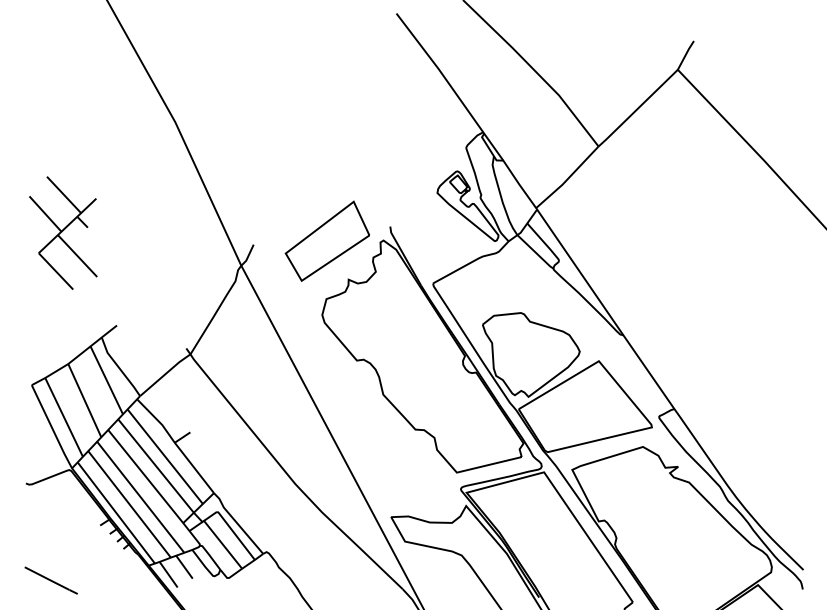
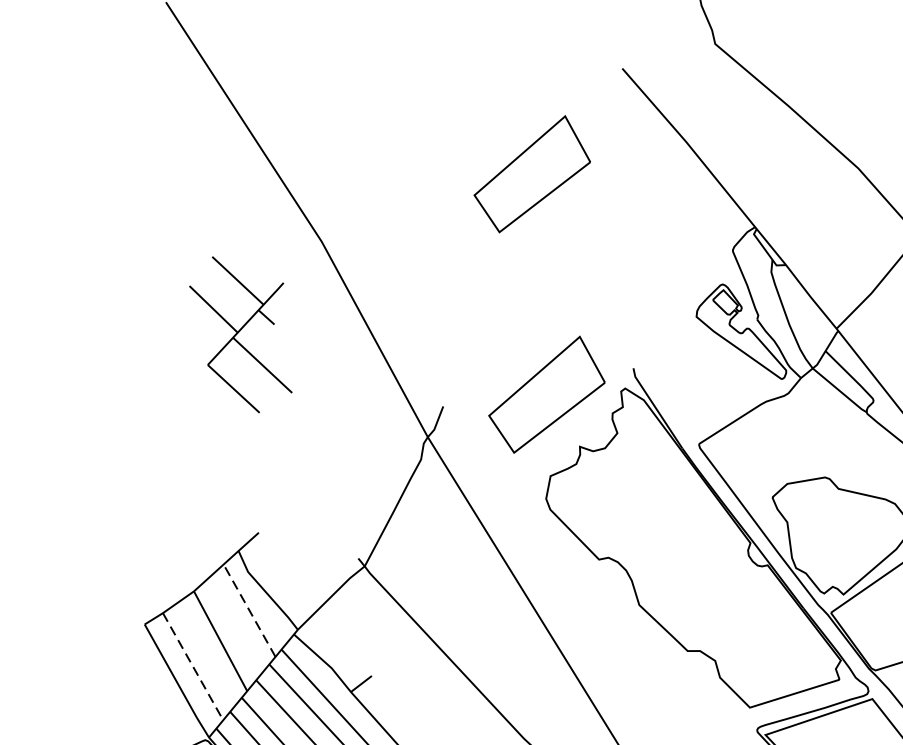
part: (326, 83) -> (530, 173), added
part: (63, 232) -> (240, 333), moved
line: (106, 380) -> (249, 610), solid -> dashed
line: (64, 417) -> (193, 666), solid -> dashed

